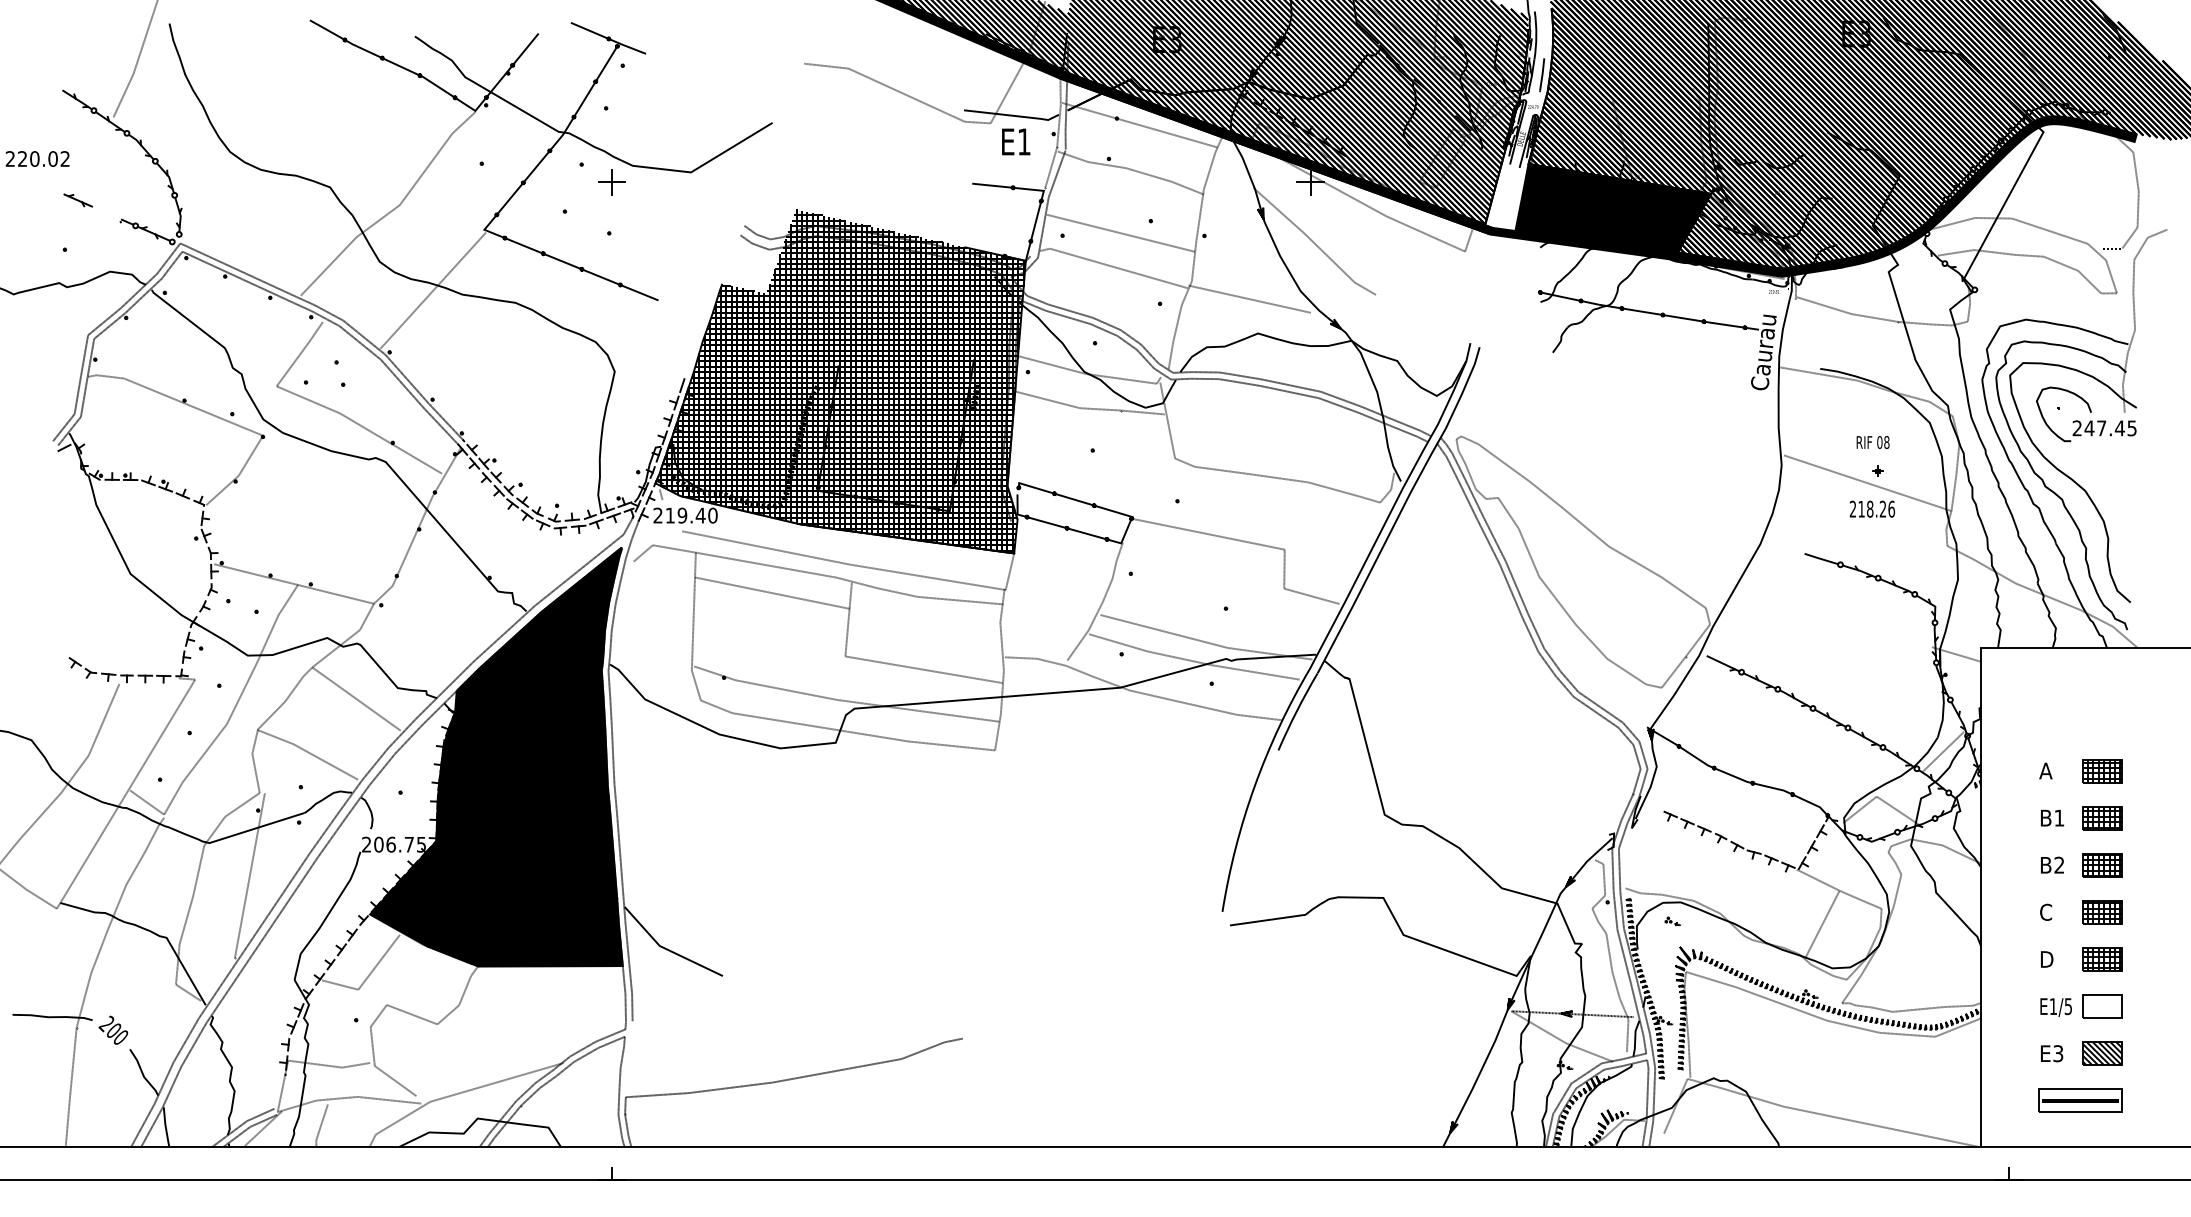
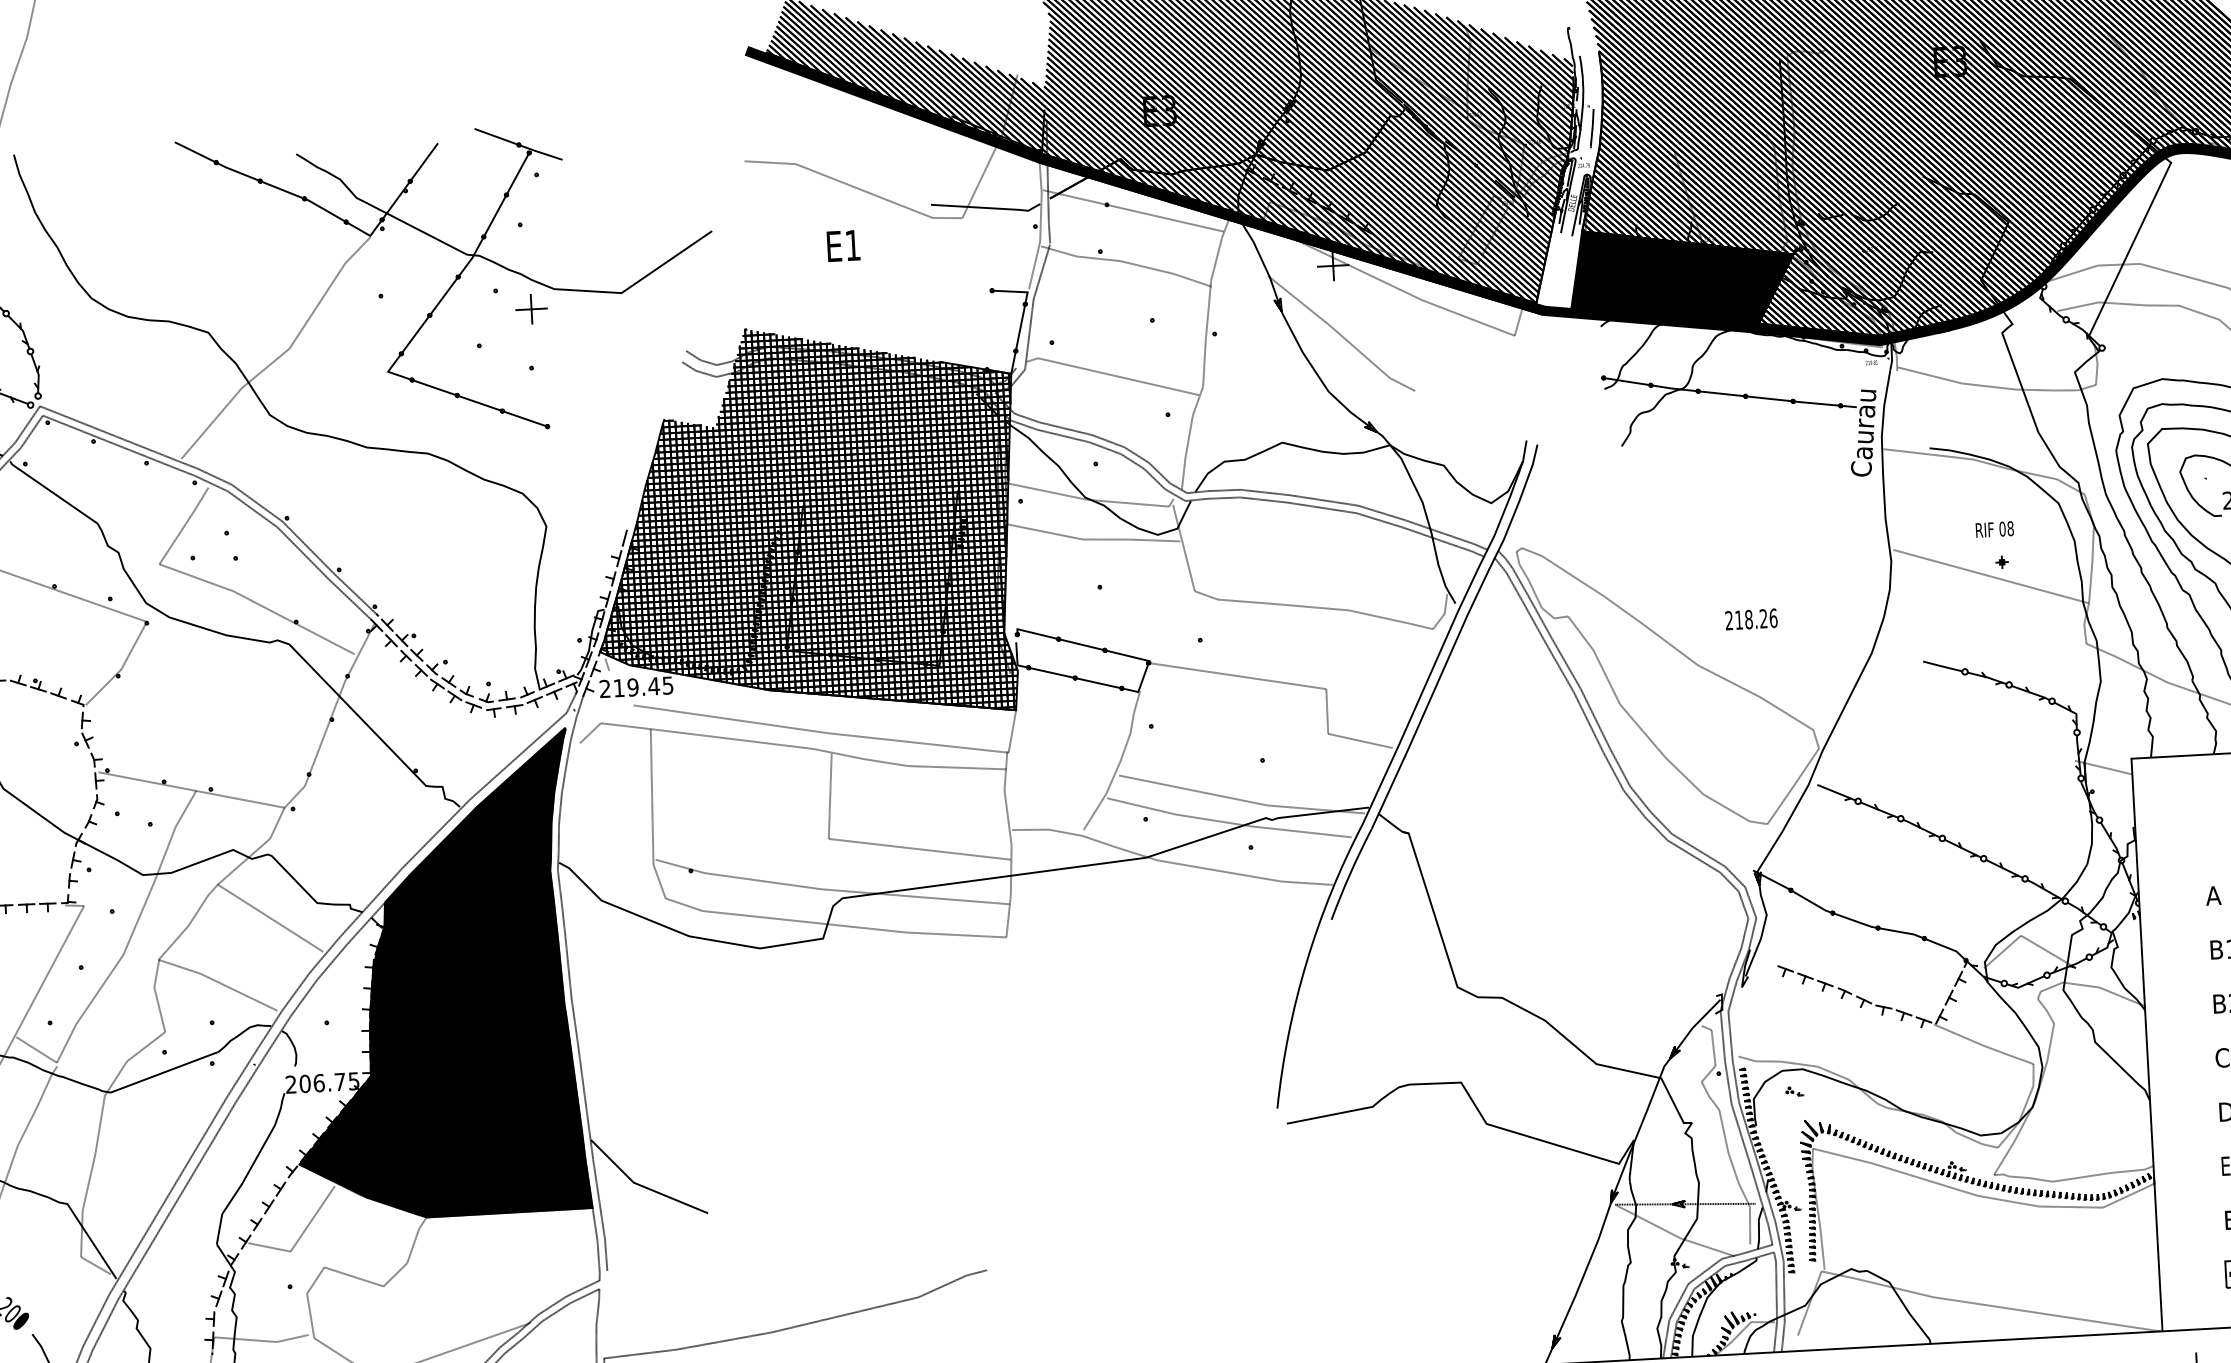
text: (1016, 141) -> (843, 245), moved
line: (992, 185) -> (968, 289), removed
line: (1120, 232) -> (1118, 335), removed
line: (433, 290) -> (333, 444), removed
line: (639, 292) -> (569, 434), removed
line: (1249, 298) -> (1270, 403), removed
text: (1872, 508) -> (1751, 618), moved
text: (712, 515) -> (667, 685), 219.40 -> 219.45
line: (771, 592) -> (740, 770), removed
line: (1942, 751) -> (2093, 879), removed
line: (249, 875) -> (158, 1127), removed
line: (1822, 924) -> (1966, 1085), removed

